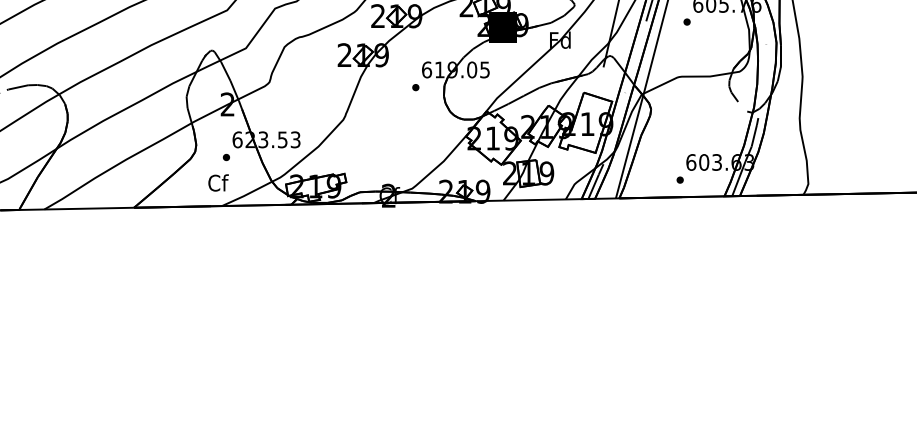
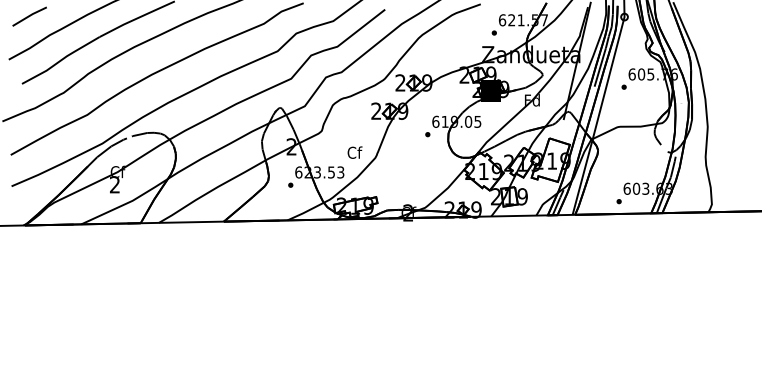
text: (217, 182) -> (354, 152), moved

